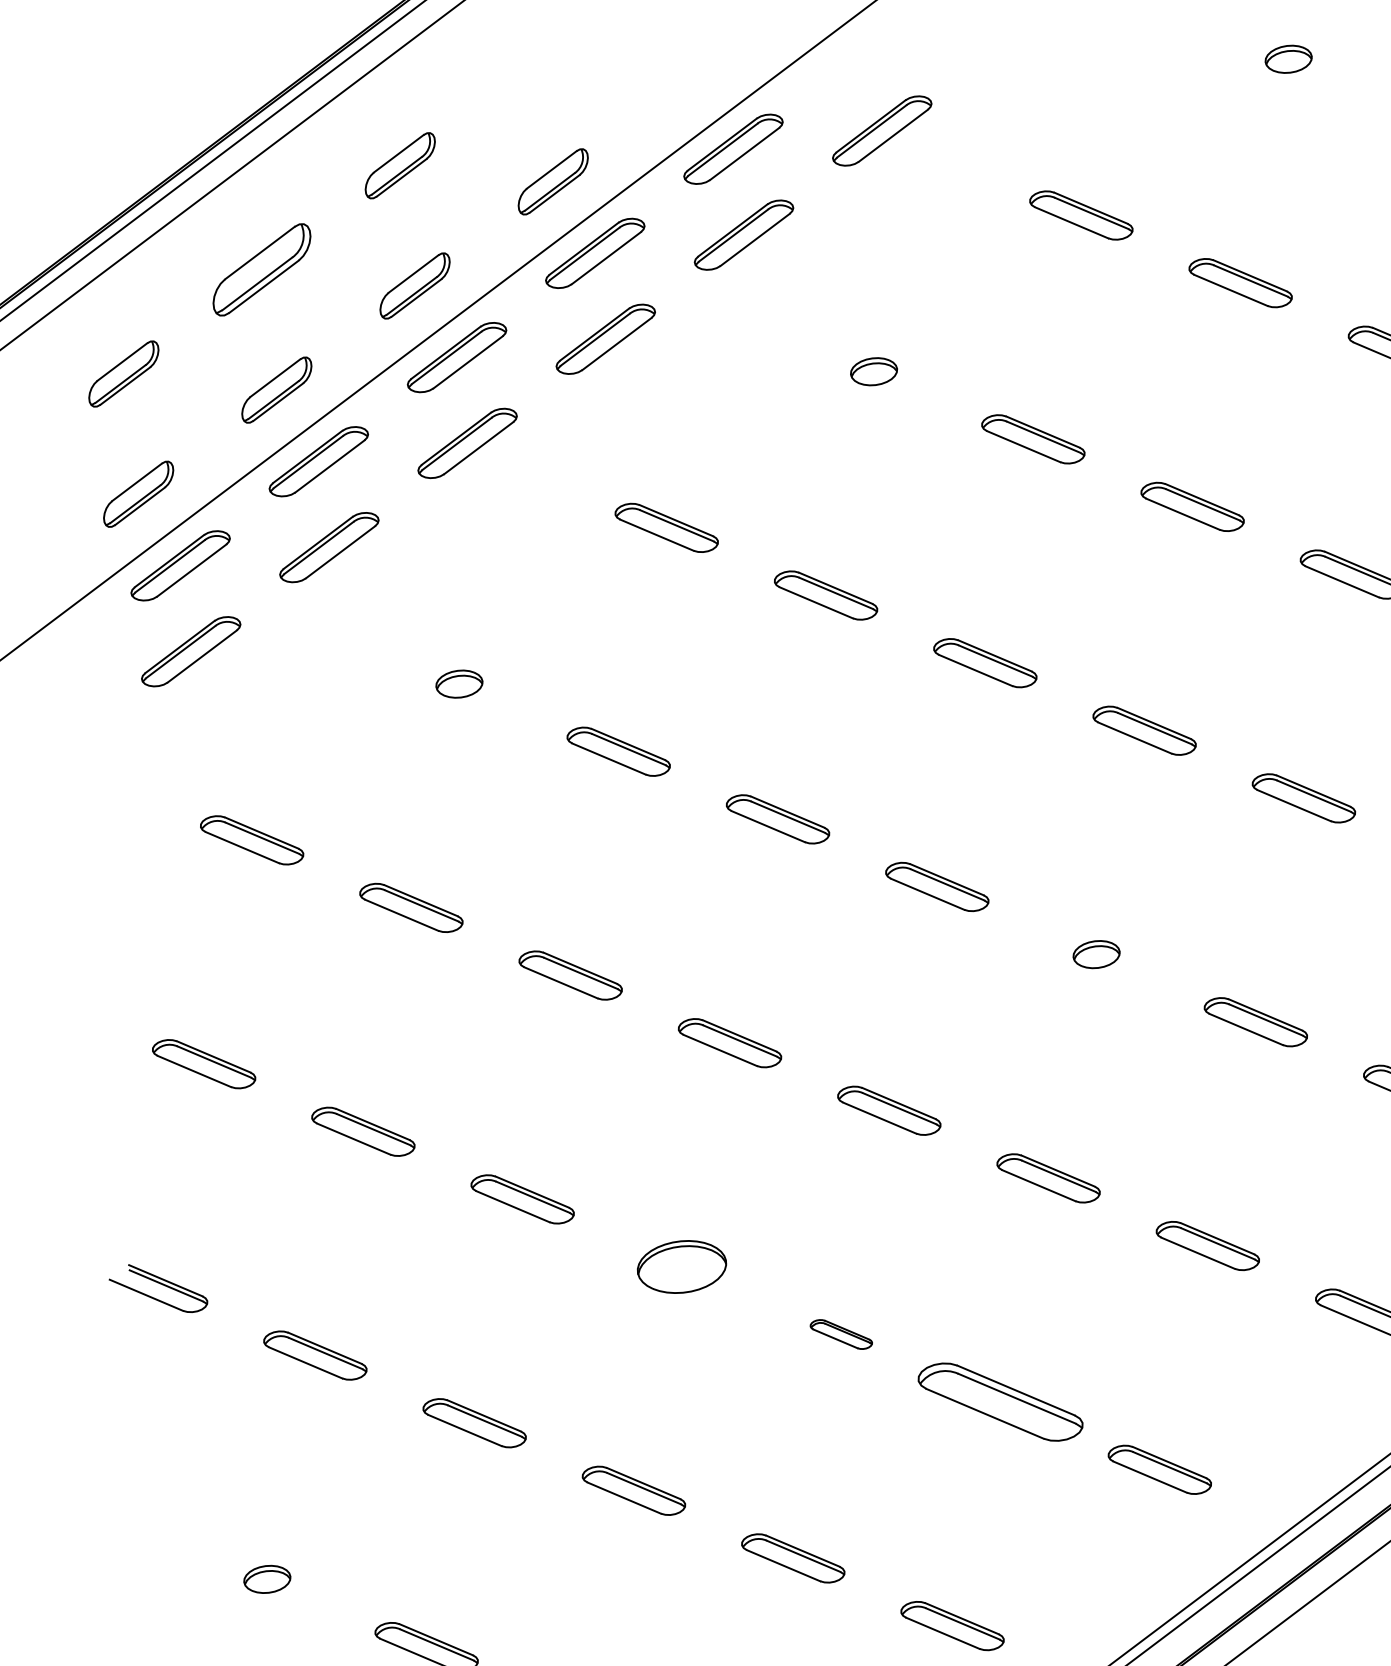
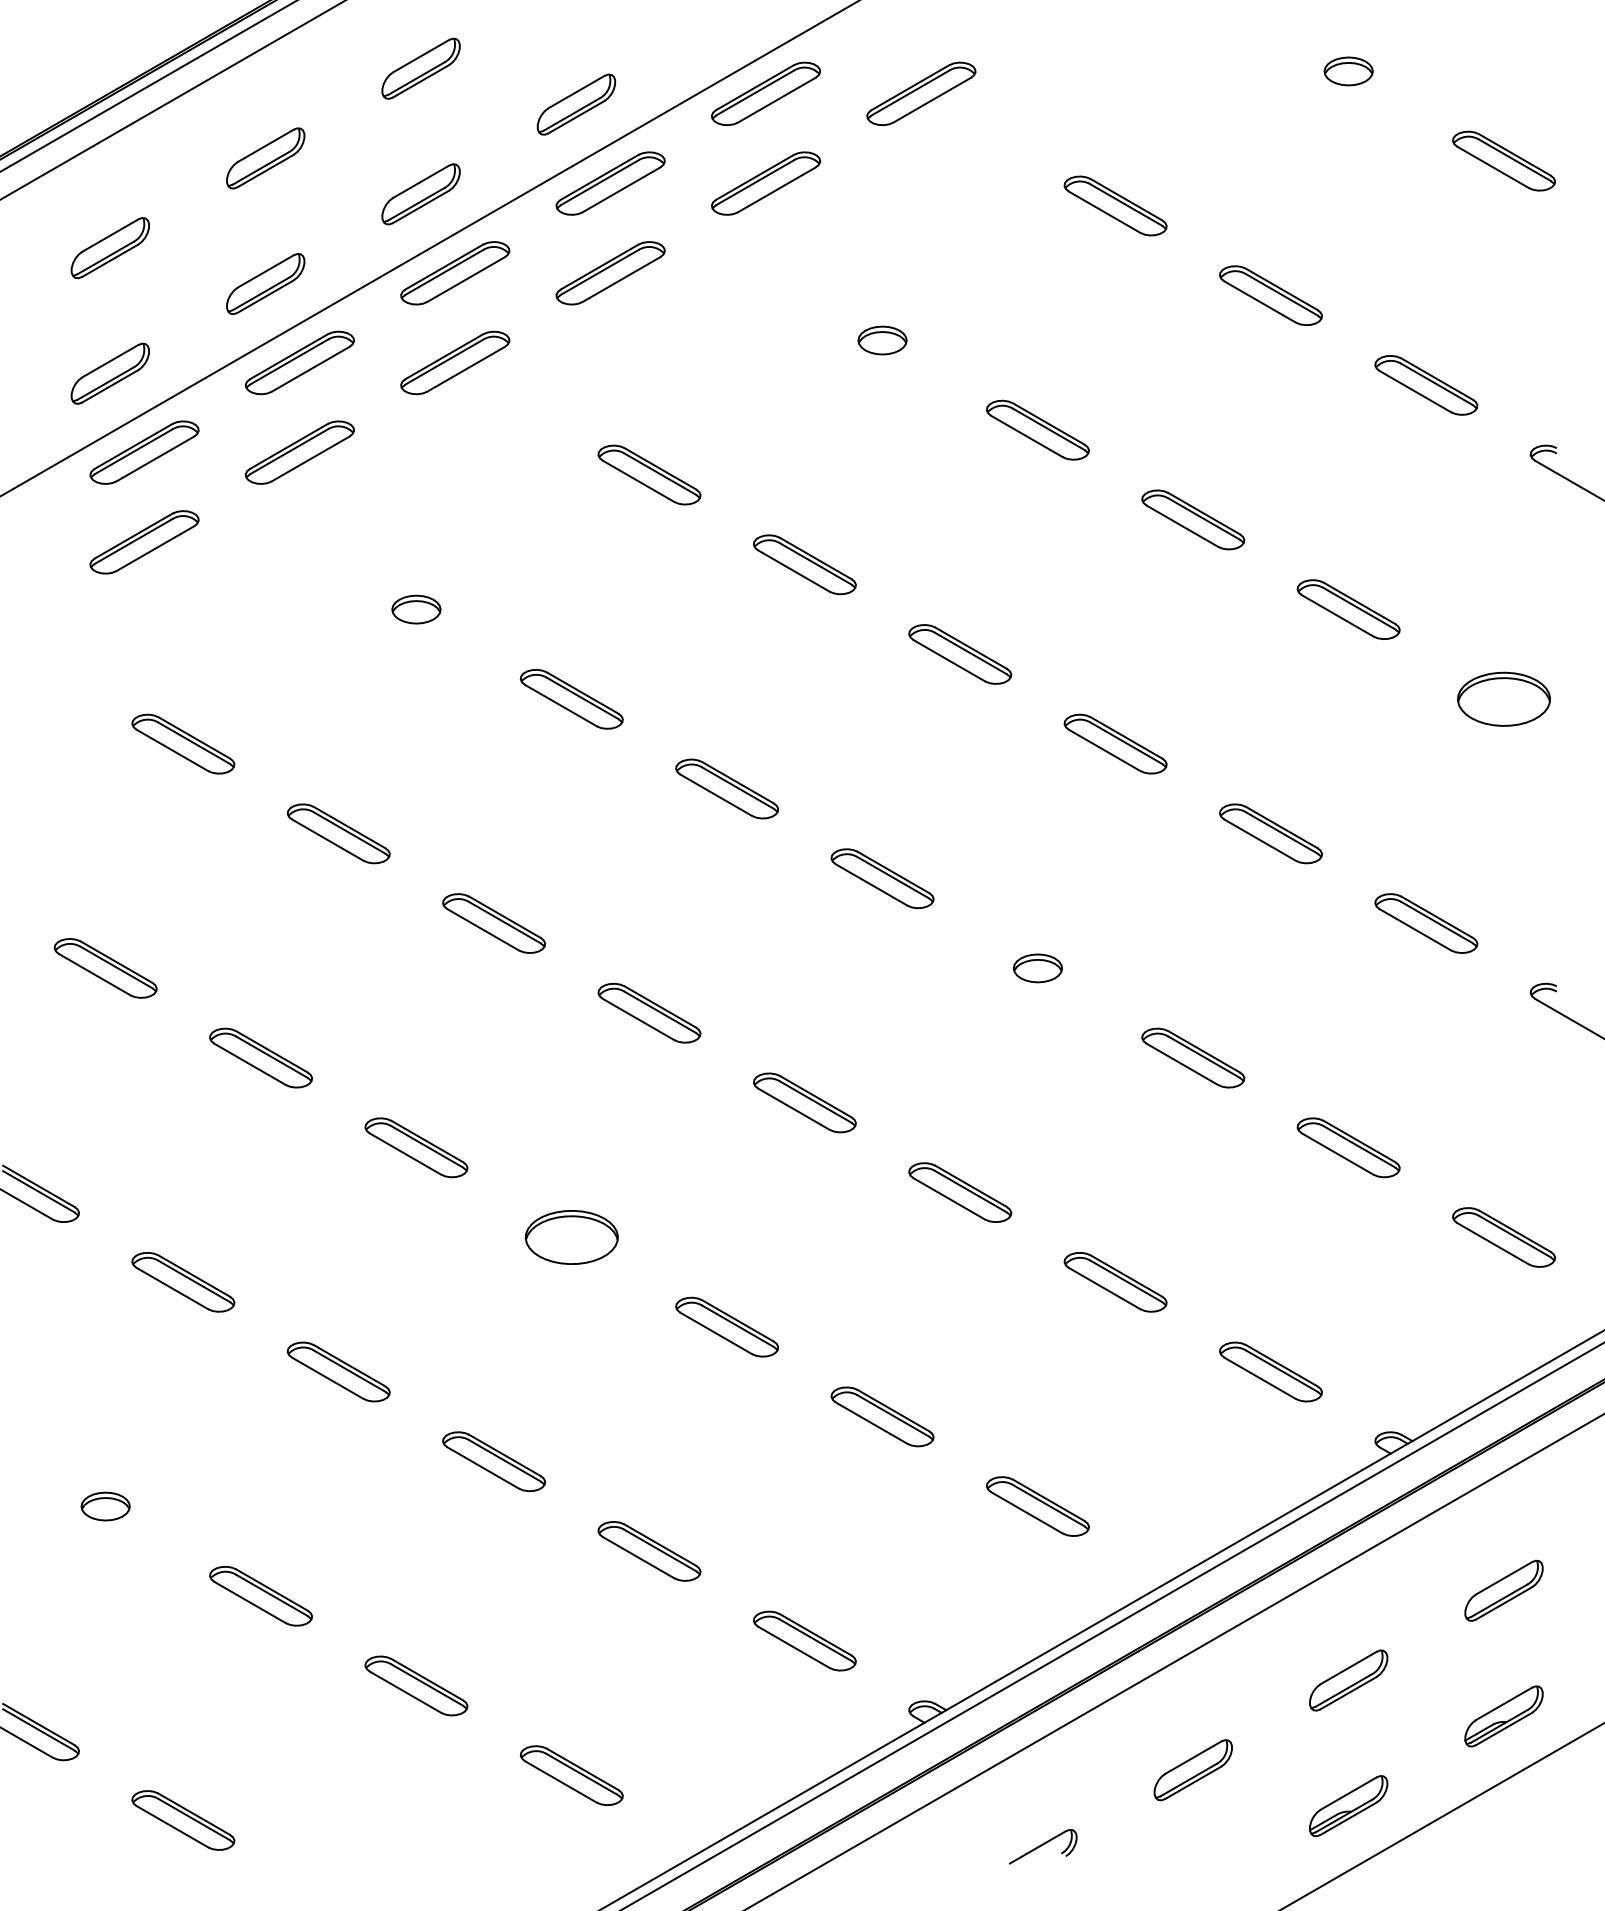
part: (261, 269) -> (265, 158), size x0.71
part: (841, 1333) -> (727, 1326), size x1.67
part: (1000, 1401) -> (882, 1416), size x0.62

